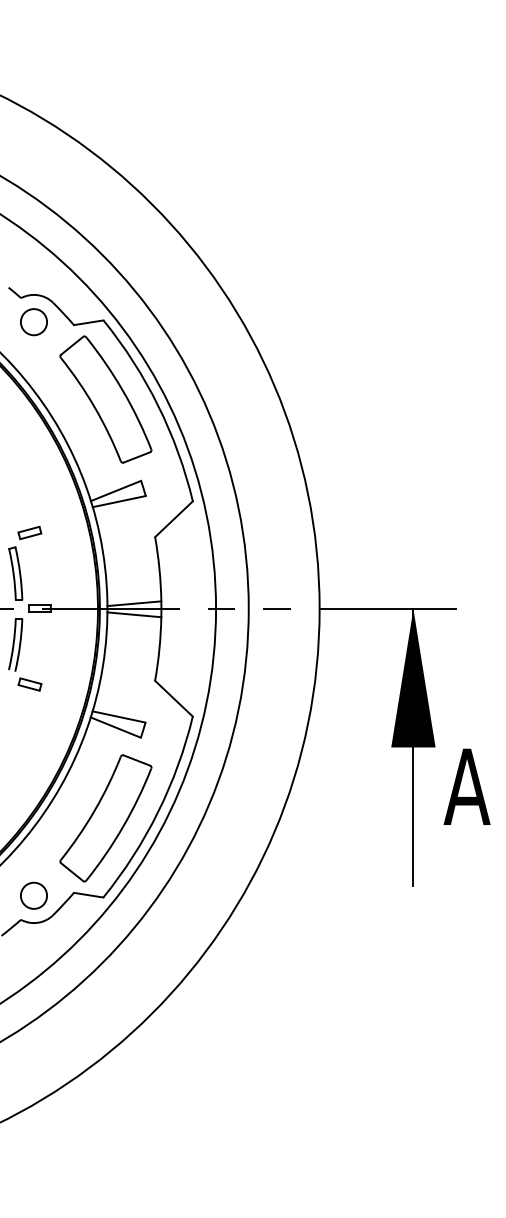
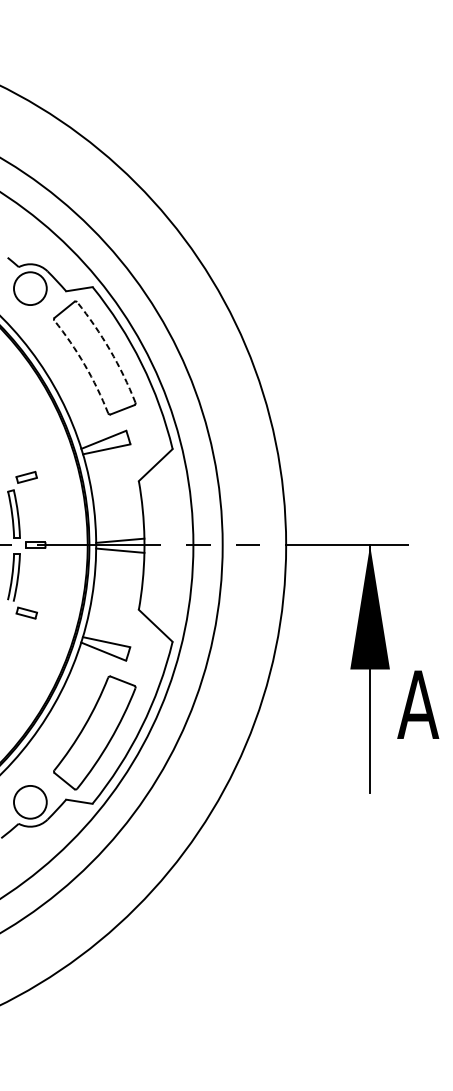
circle: (33, 322) -> (29, 288), size x1.4
arc: (123, 390) -> (110, 349), solid -> dashed
arc: (94, 407) -> (84, 365), solid -> dashed
circle: (33, 895) -> (29, 802), size x1.4

